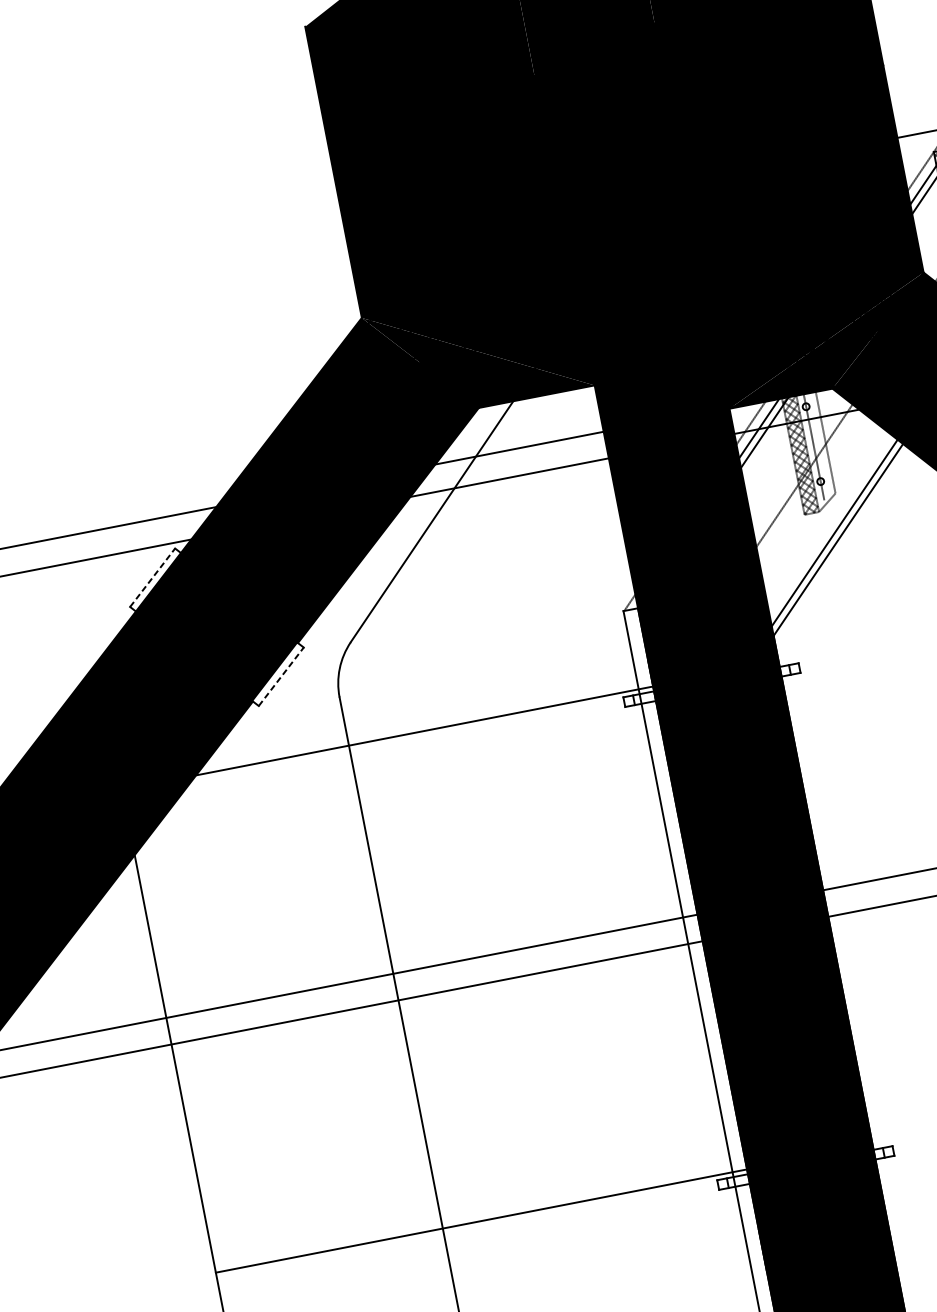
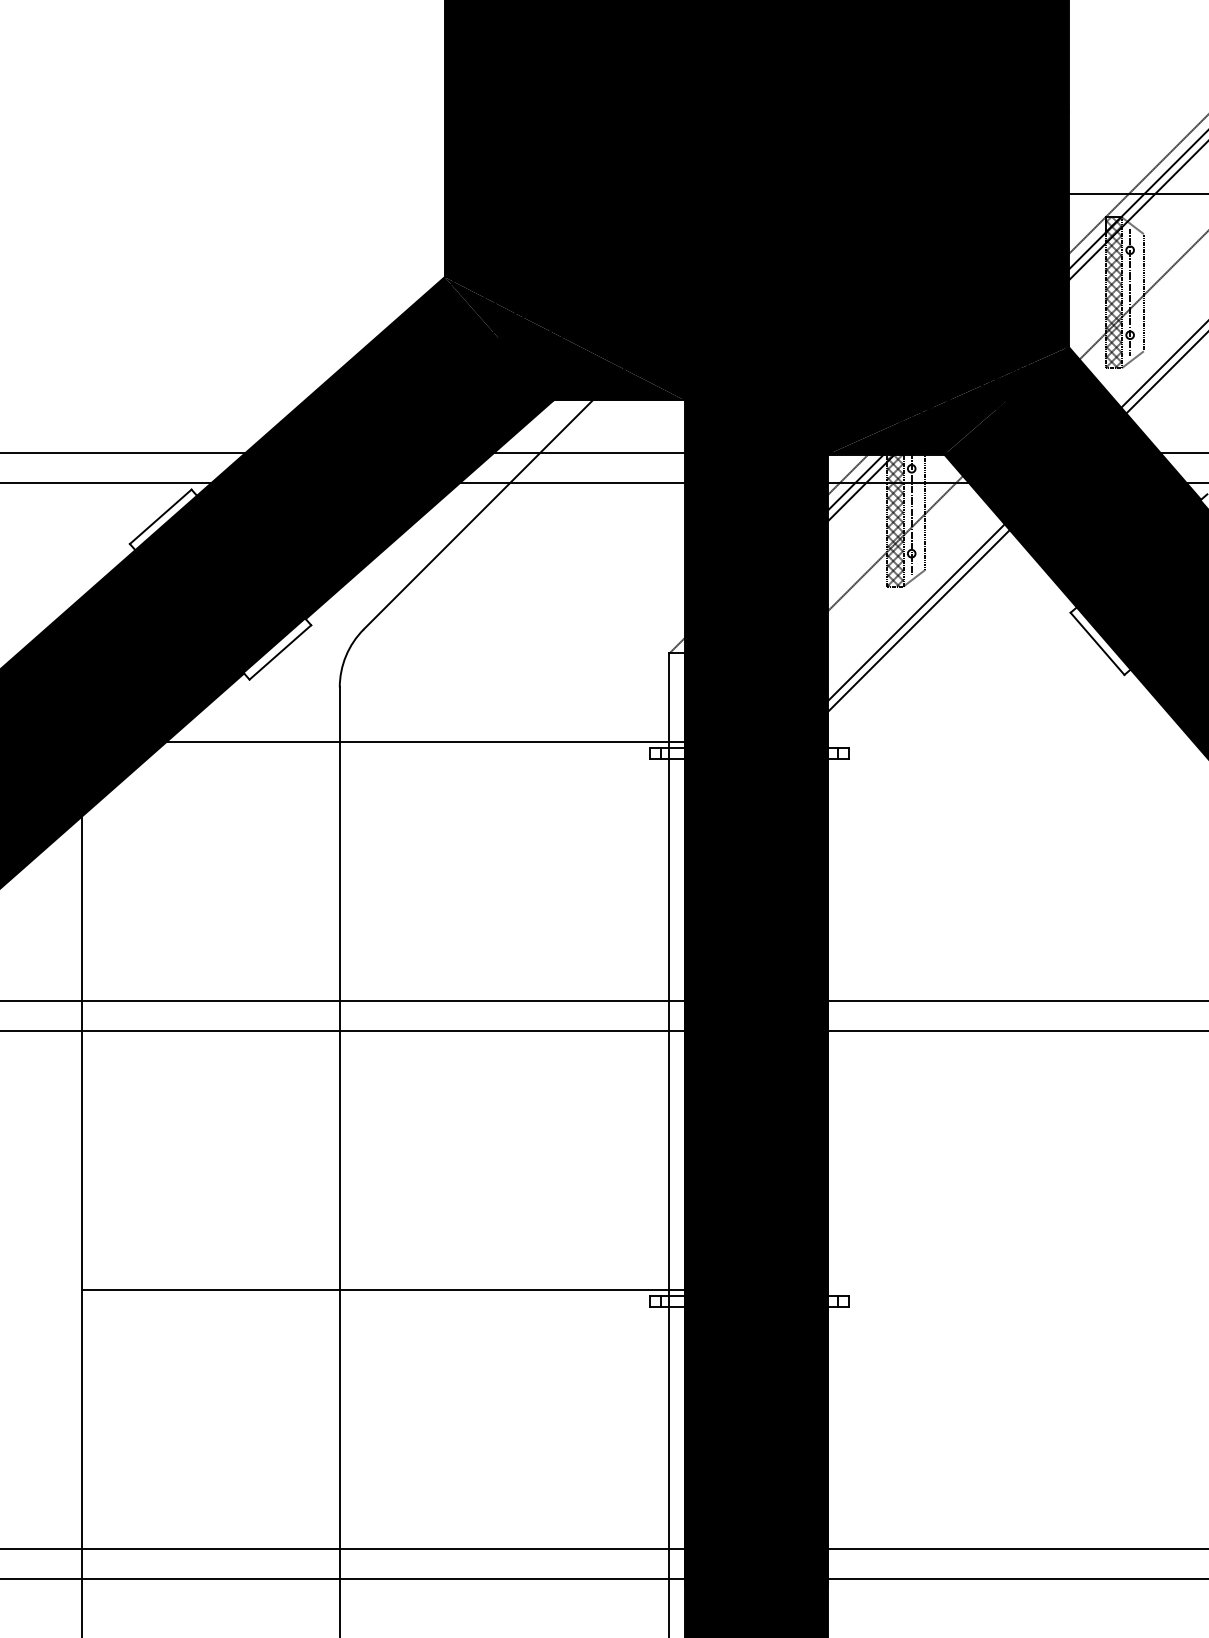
line: (153, 577) -> (161, 516), dashed -> solid
line: (281, 676) -> (280, 652), dashed -> solid

